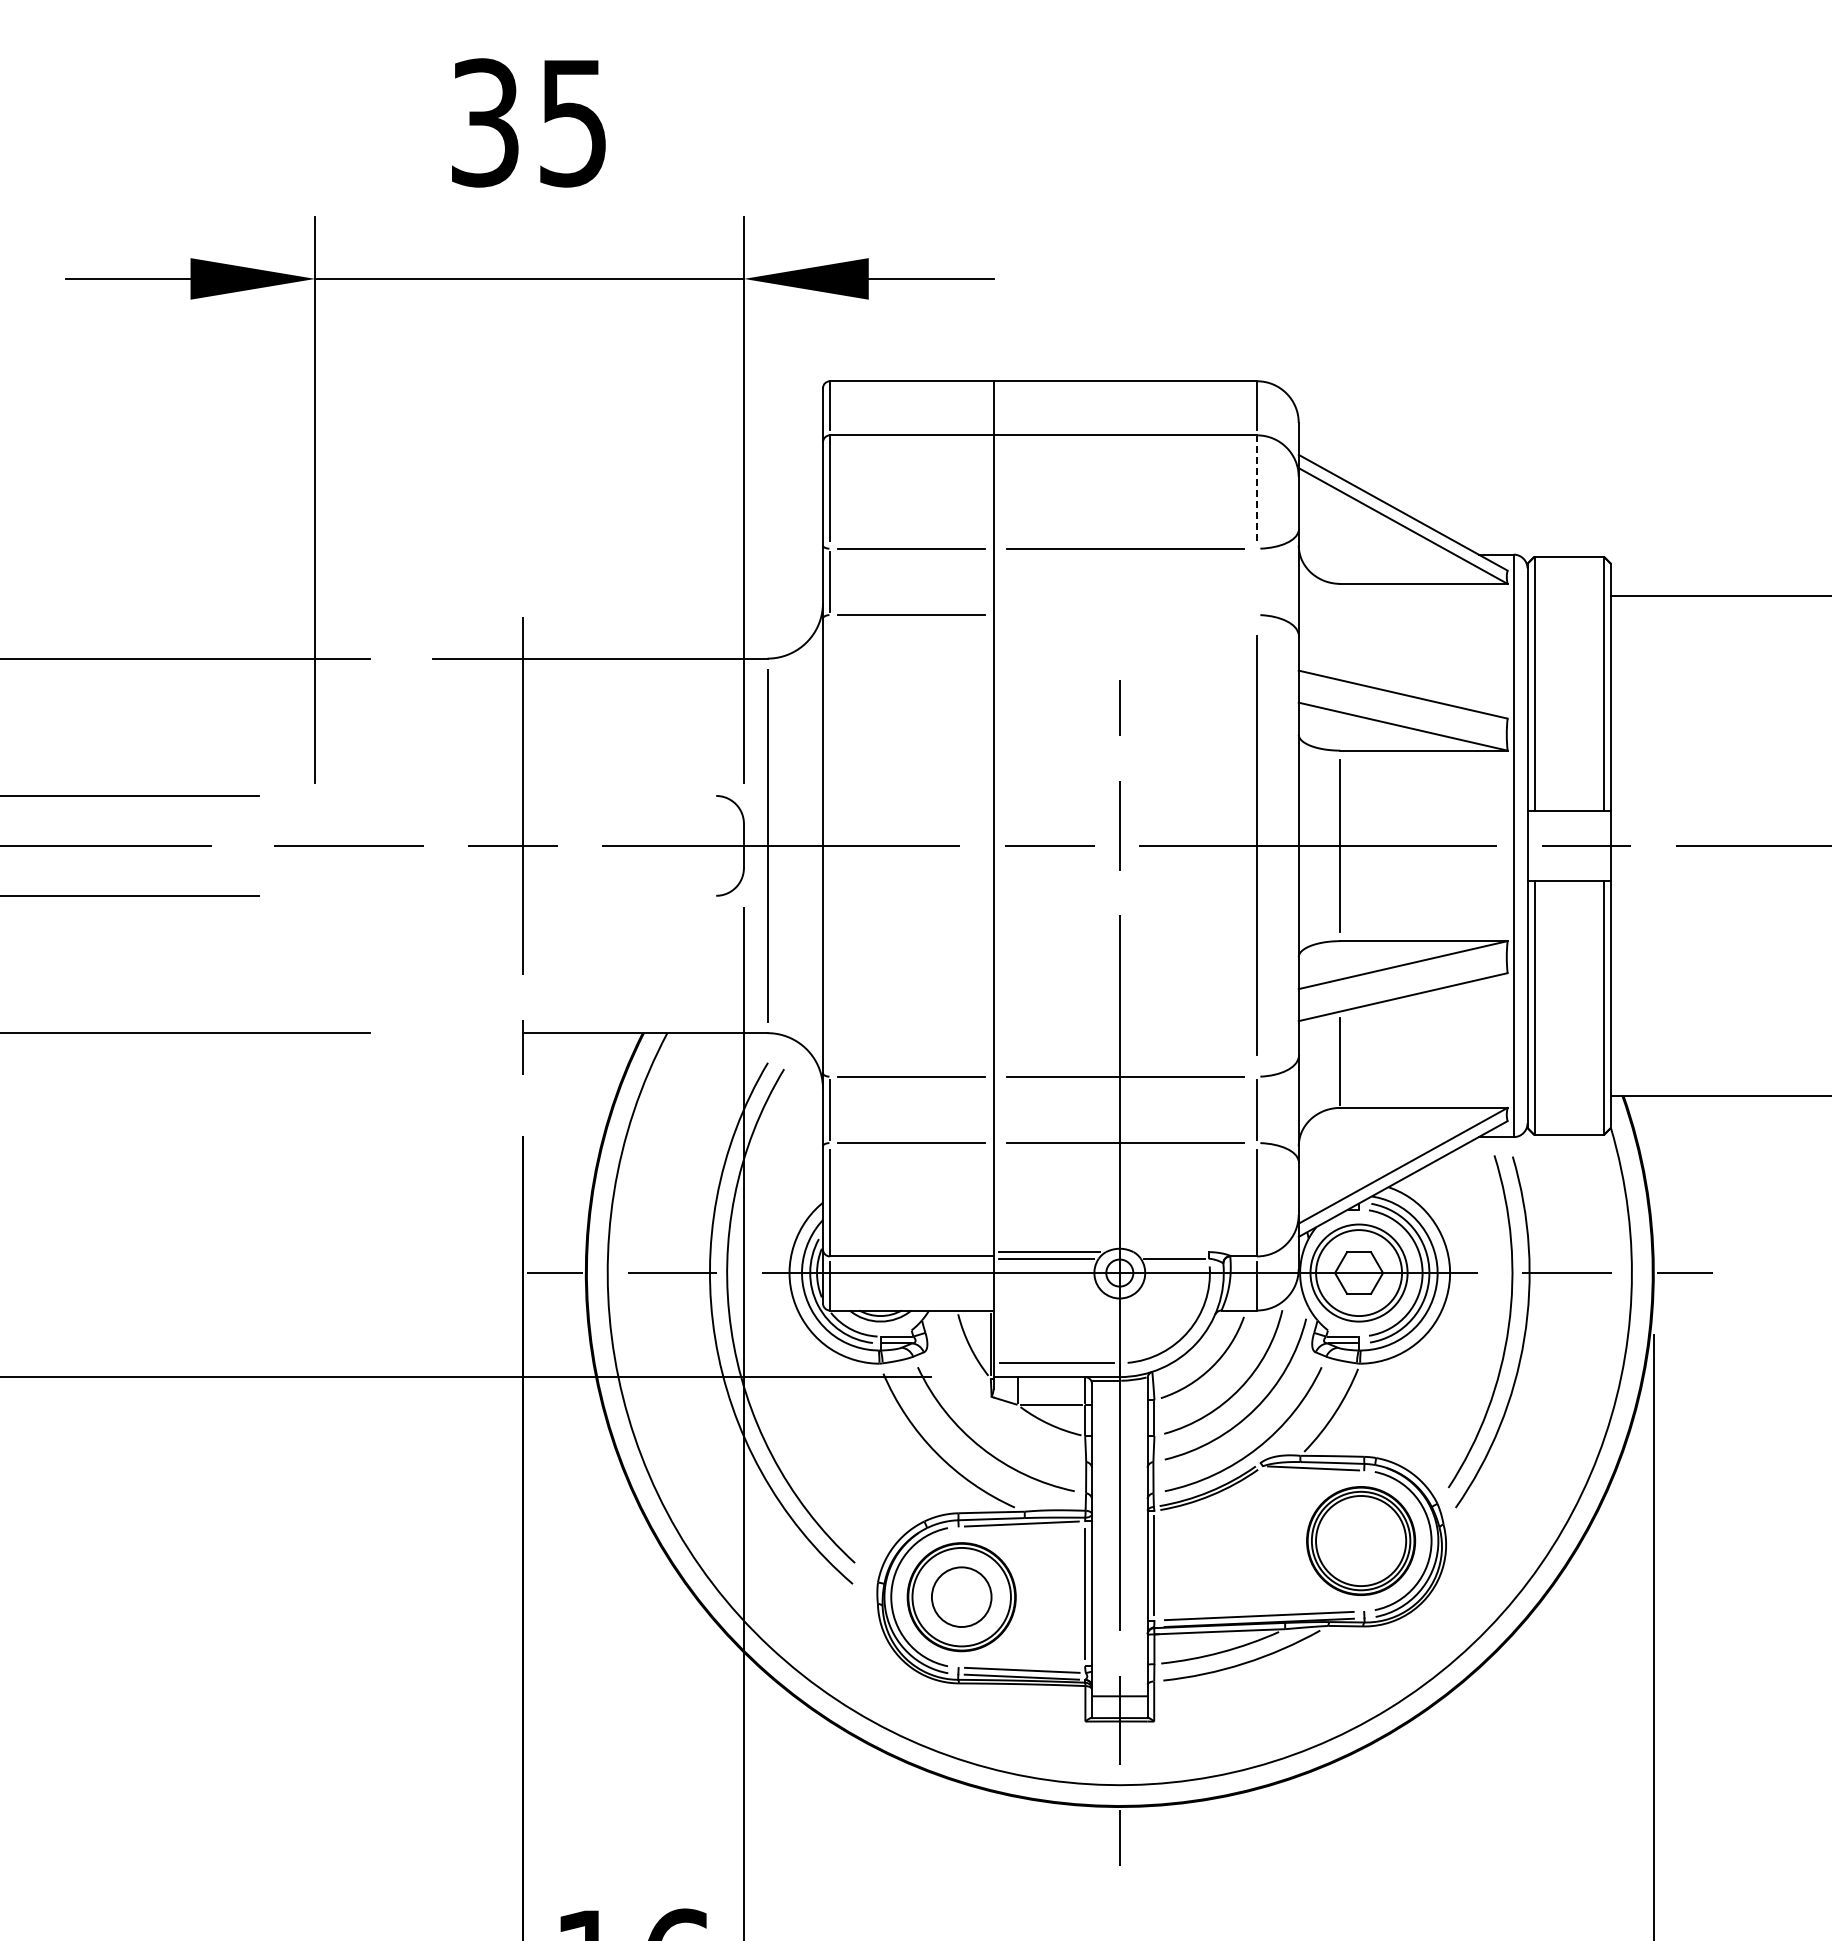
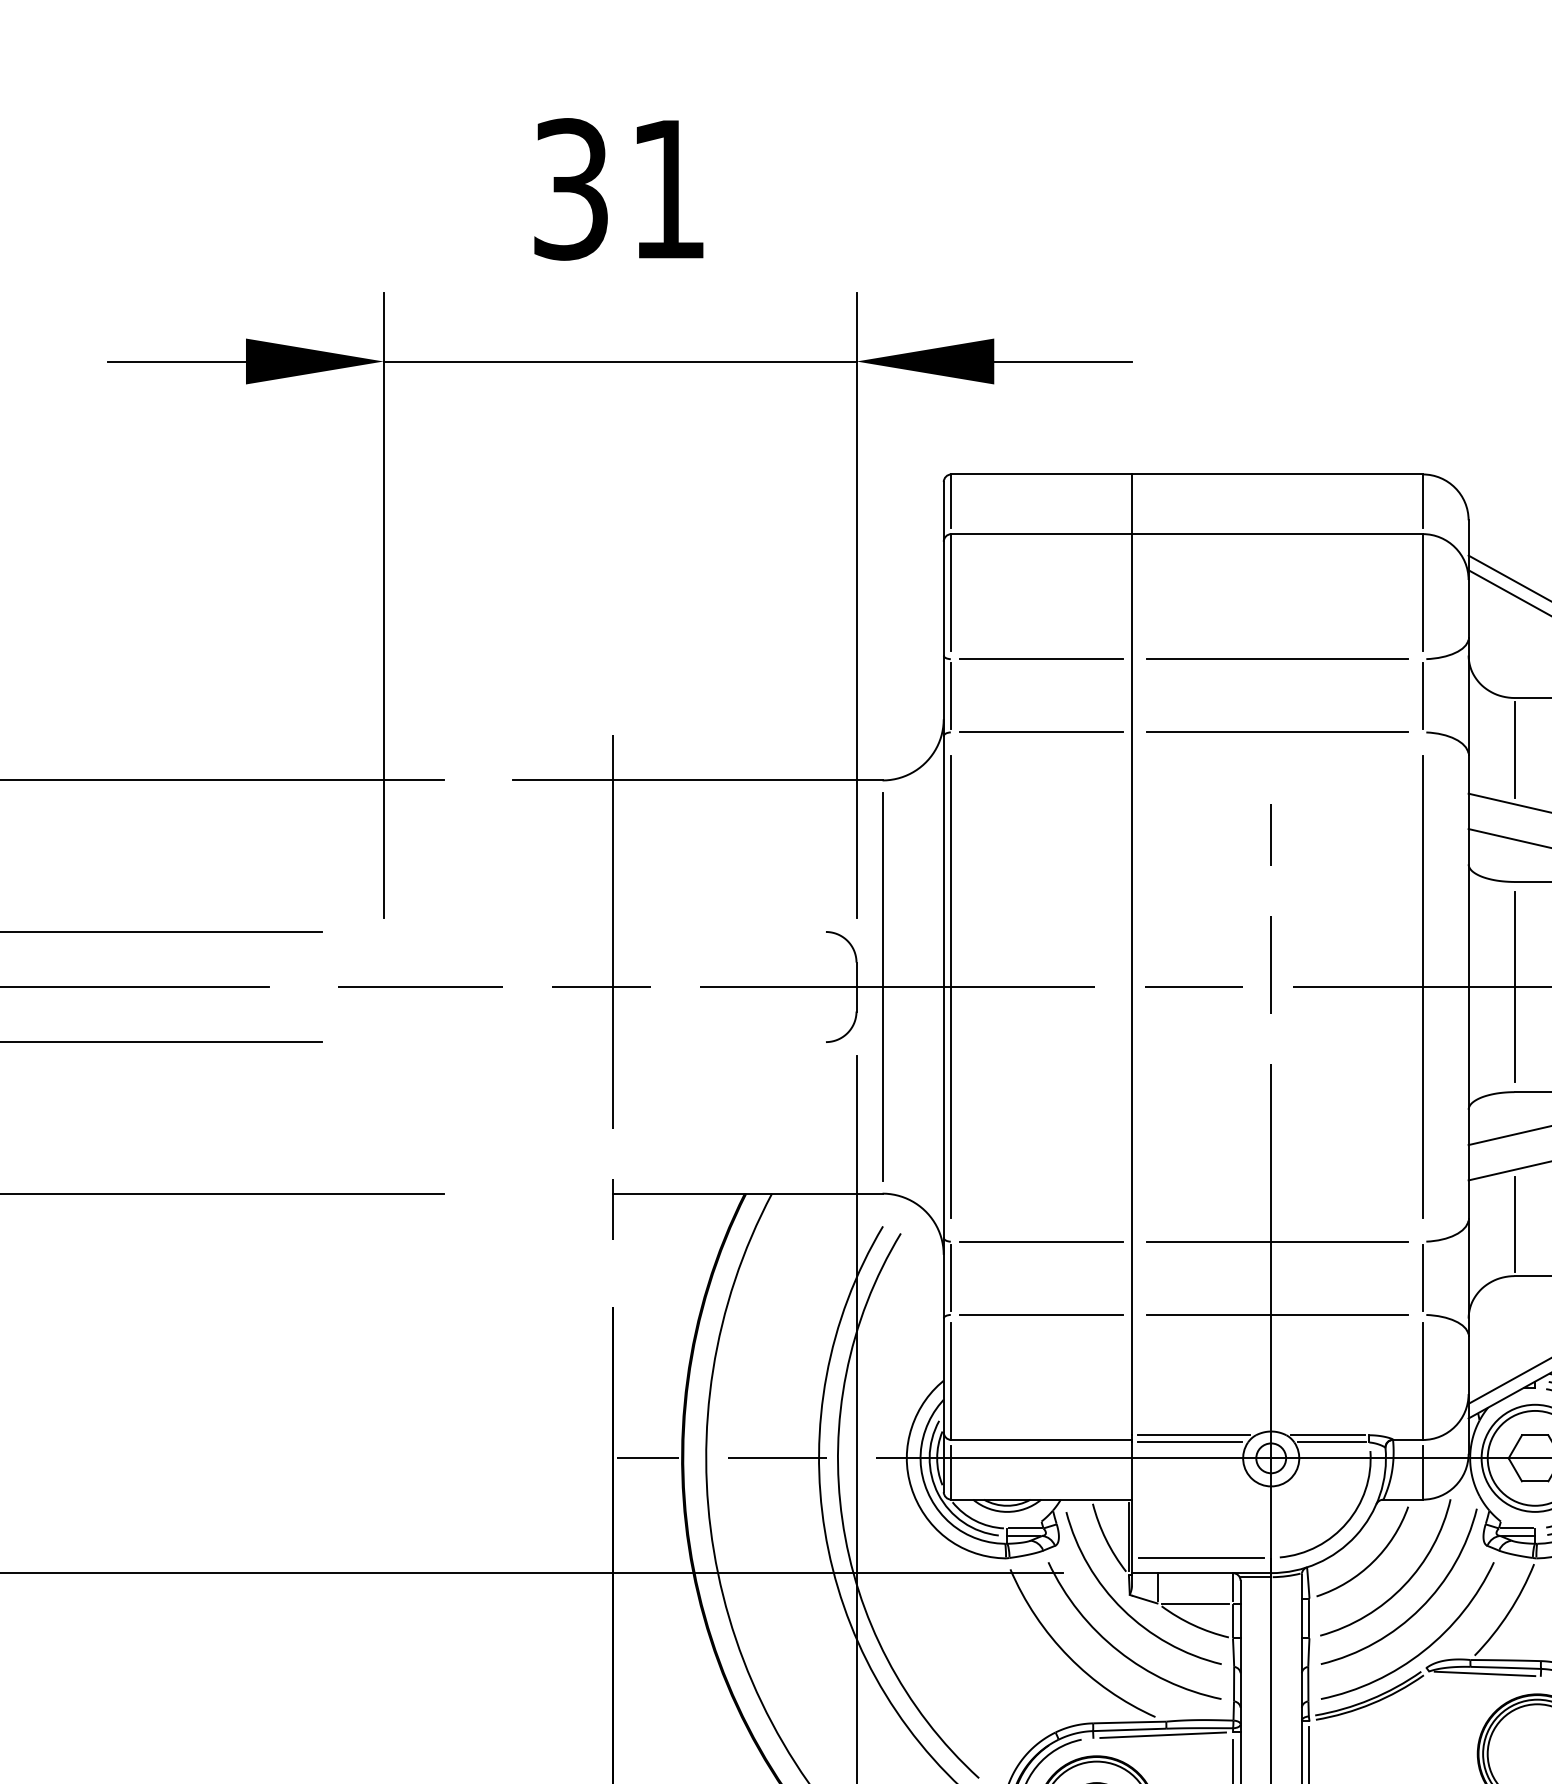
text: (572, 123) -> (667, 190), 35 -> 31
line: (1257, 488) -> (1423, 592), dashed -> solid
line: (1257, 581) -> (1423, 695), added
line: (1125, 614) -> (1277, 731), added
line: (1340, 630) -> (1514, 749), added
line: (829, 845) -> (950, 986), added
line: (1171, 1252) -> (1328, 1435), added
arc: (985, 1408) -> (1123, 1607), added

